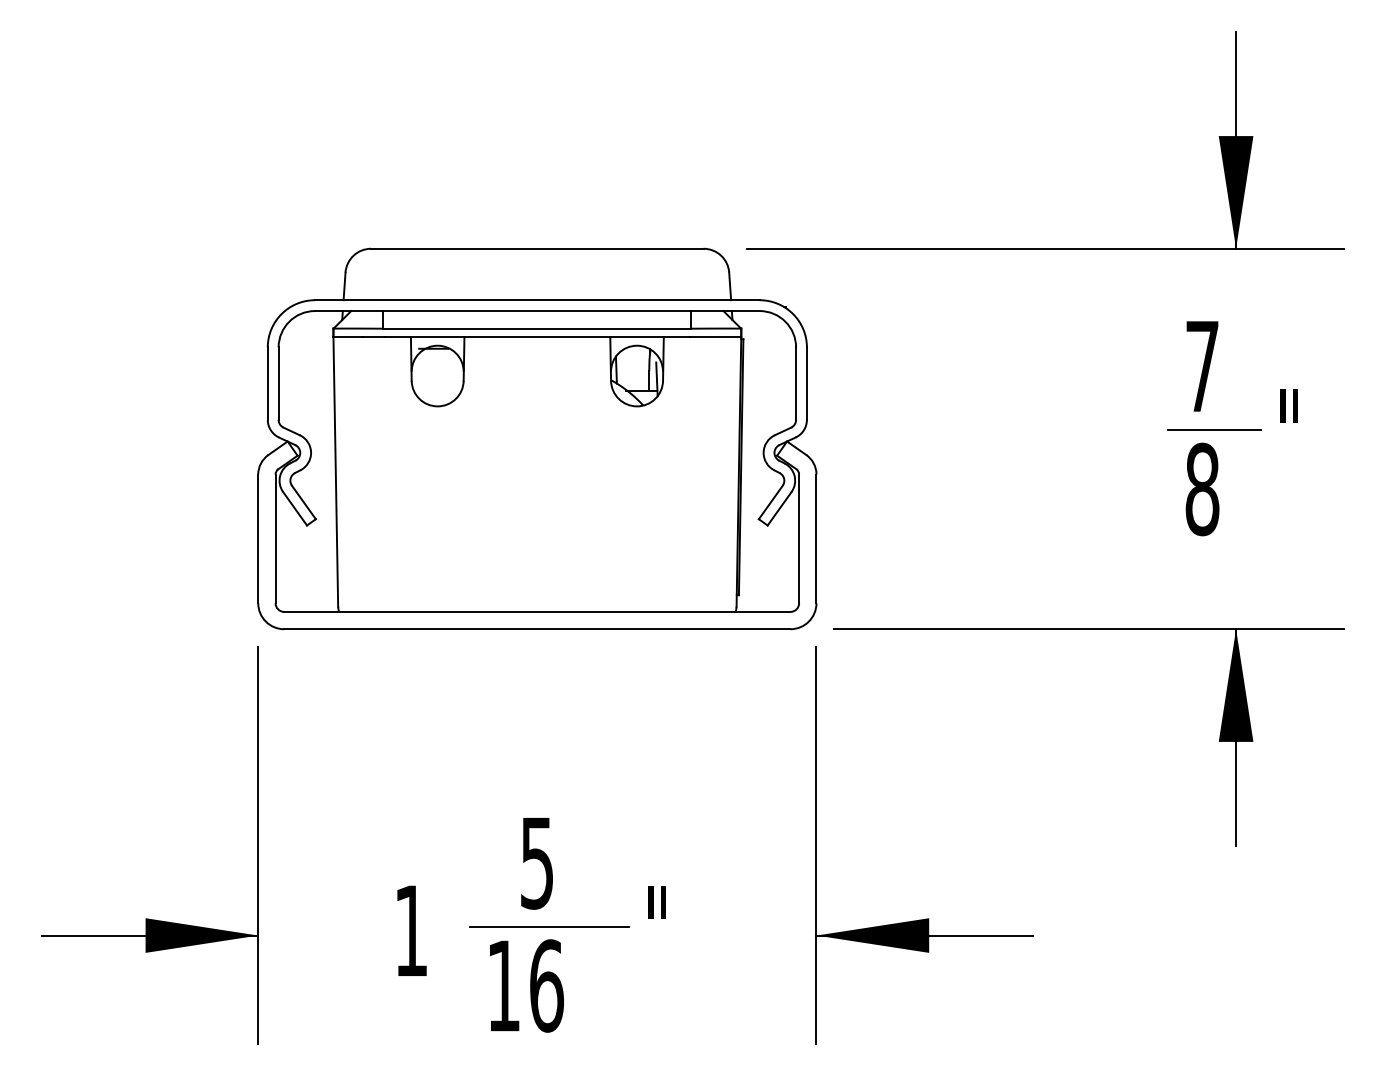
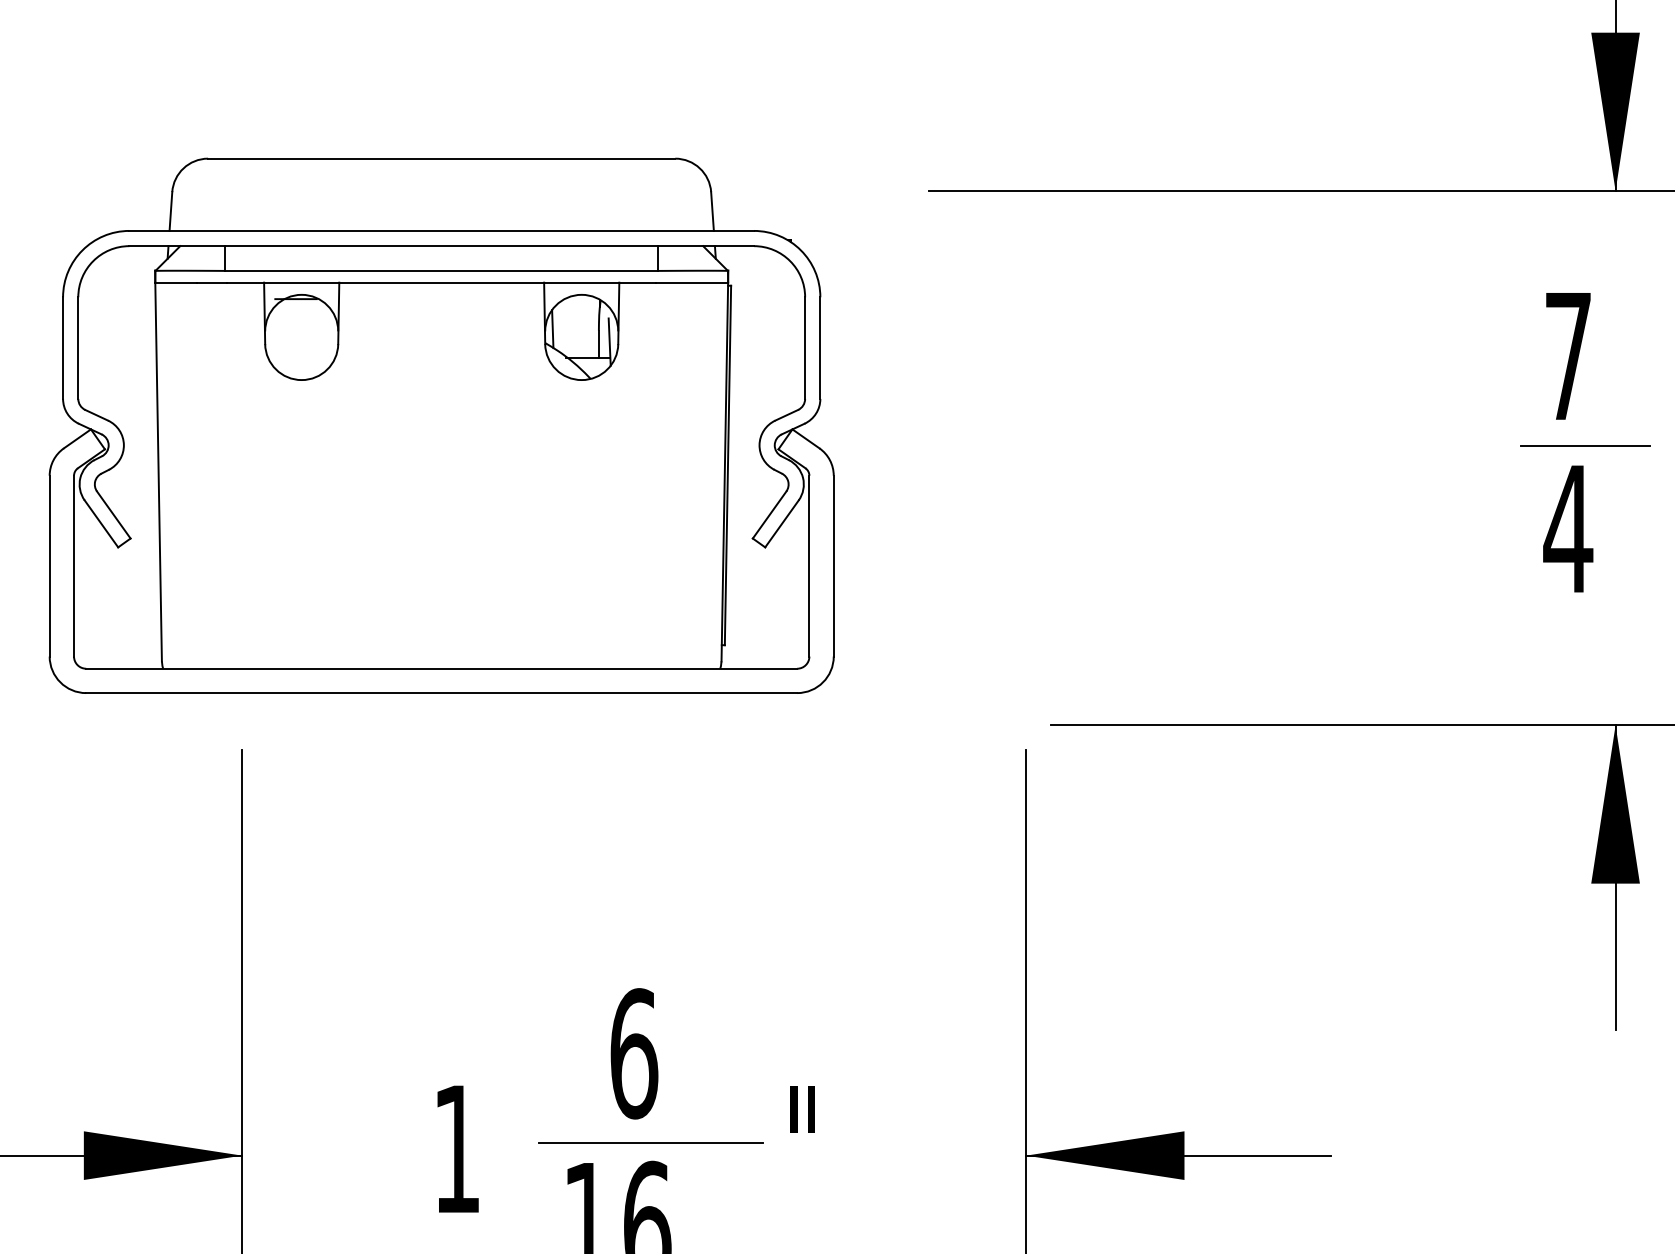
part: (537, 438) -> (441, 425), moved
text: (1202, 489) -> (1568, 529), 8 -> 4
text: (537, 862) -> (634, 1053), 5 -> 6

